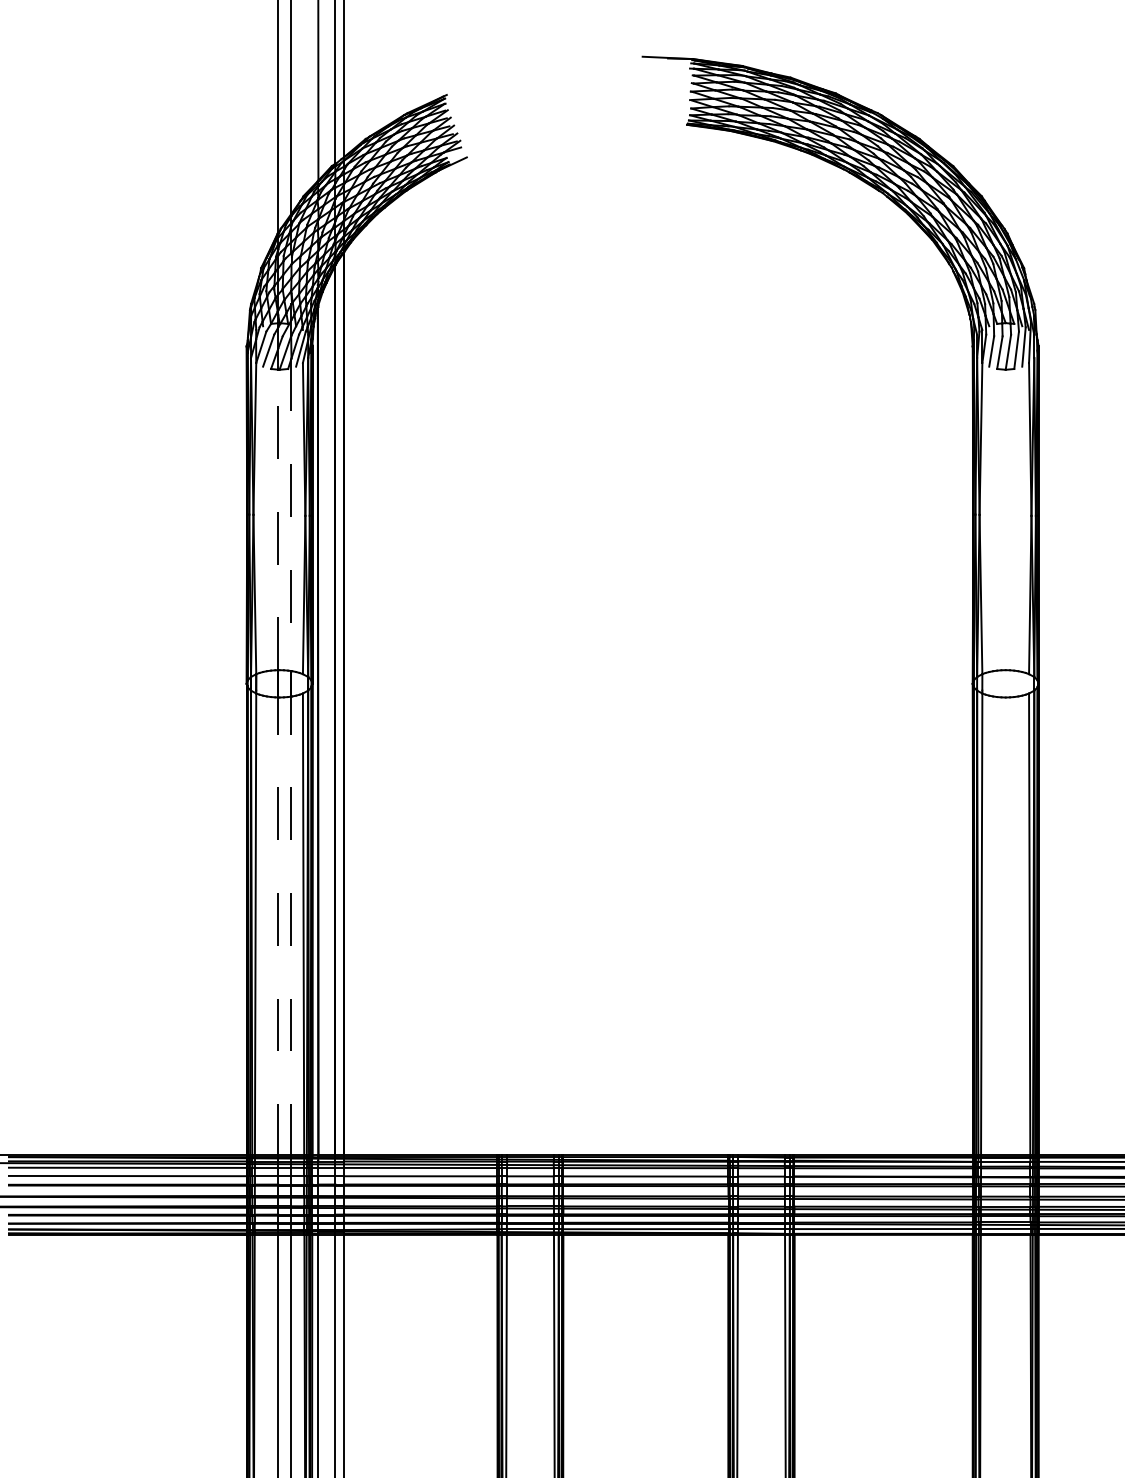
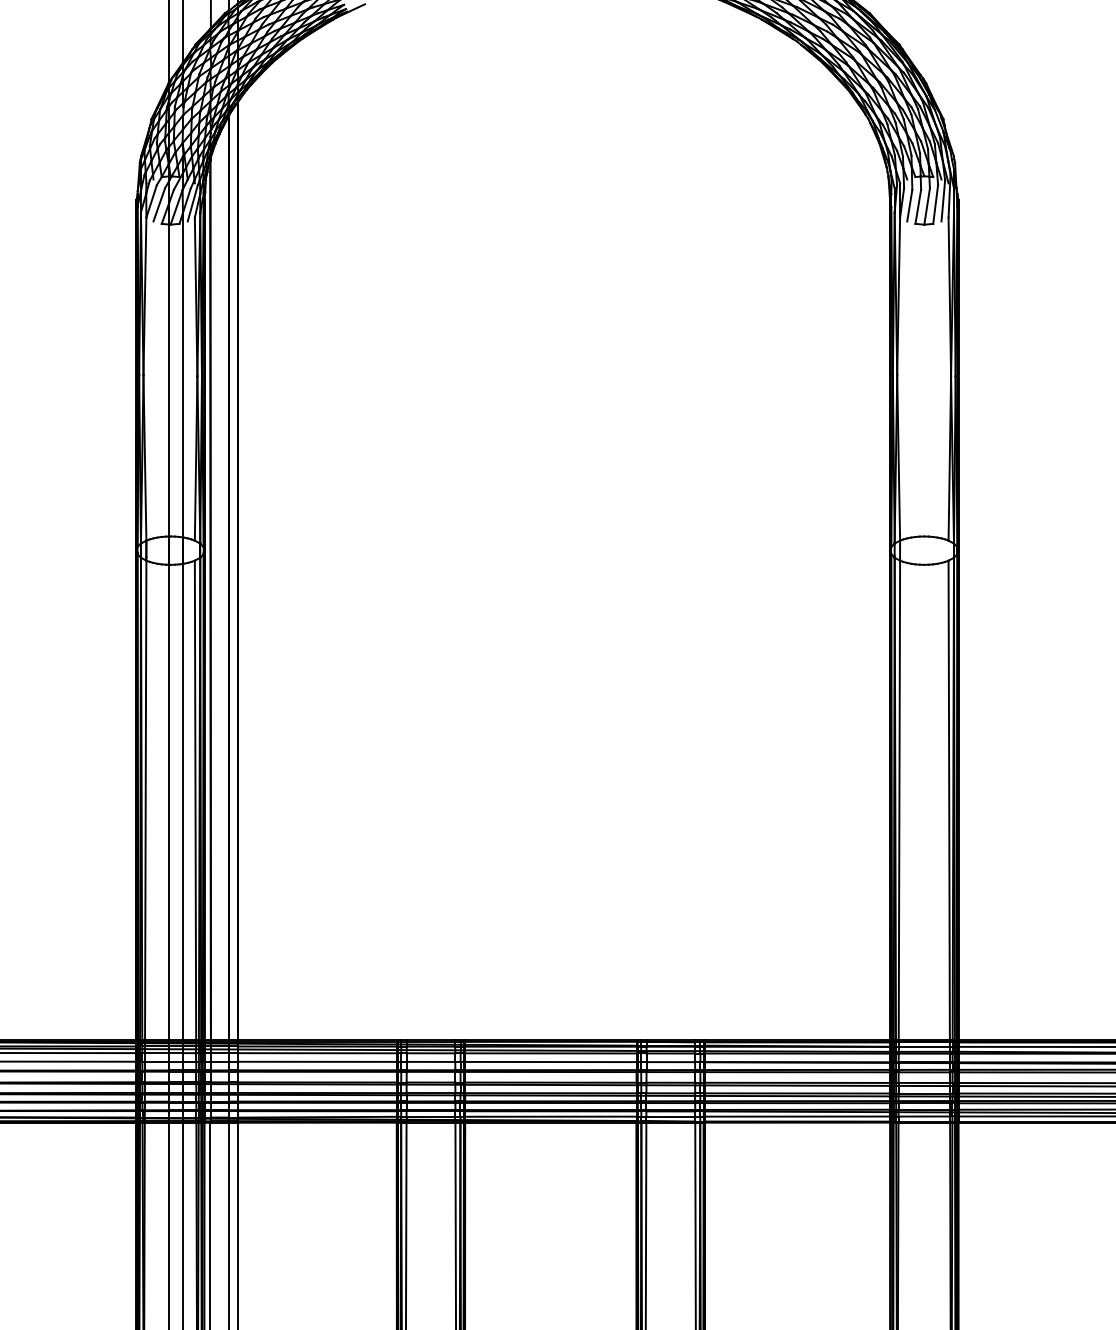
line: (291, 515) -> (182, 375), dashed -> solid
line: (278, 519) -> (169, 380), dashed -> solid
line: (291, 926) -> (182, 802), dashed -> solid
line: (278, 927) -> (169, 803), dashed -> solid

